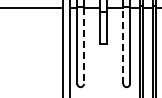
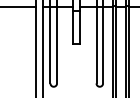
line: (123, 45) -> (96, 45), dashed -> solid
line: (83, 46) -> (56, 46), dashed -> solid

